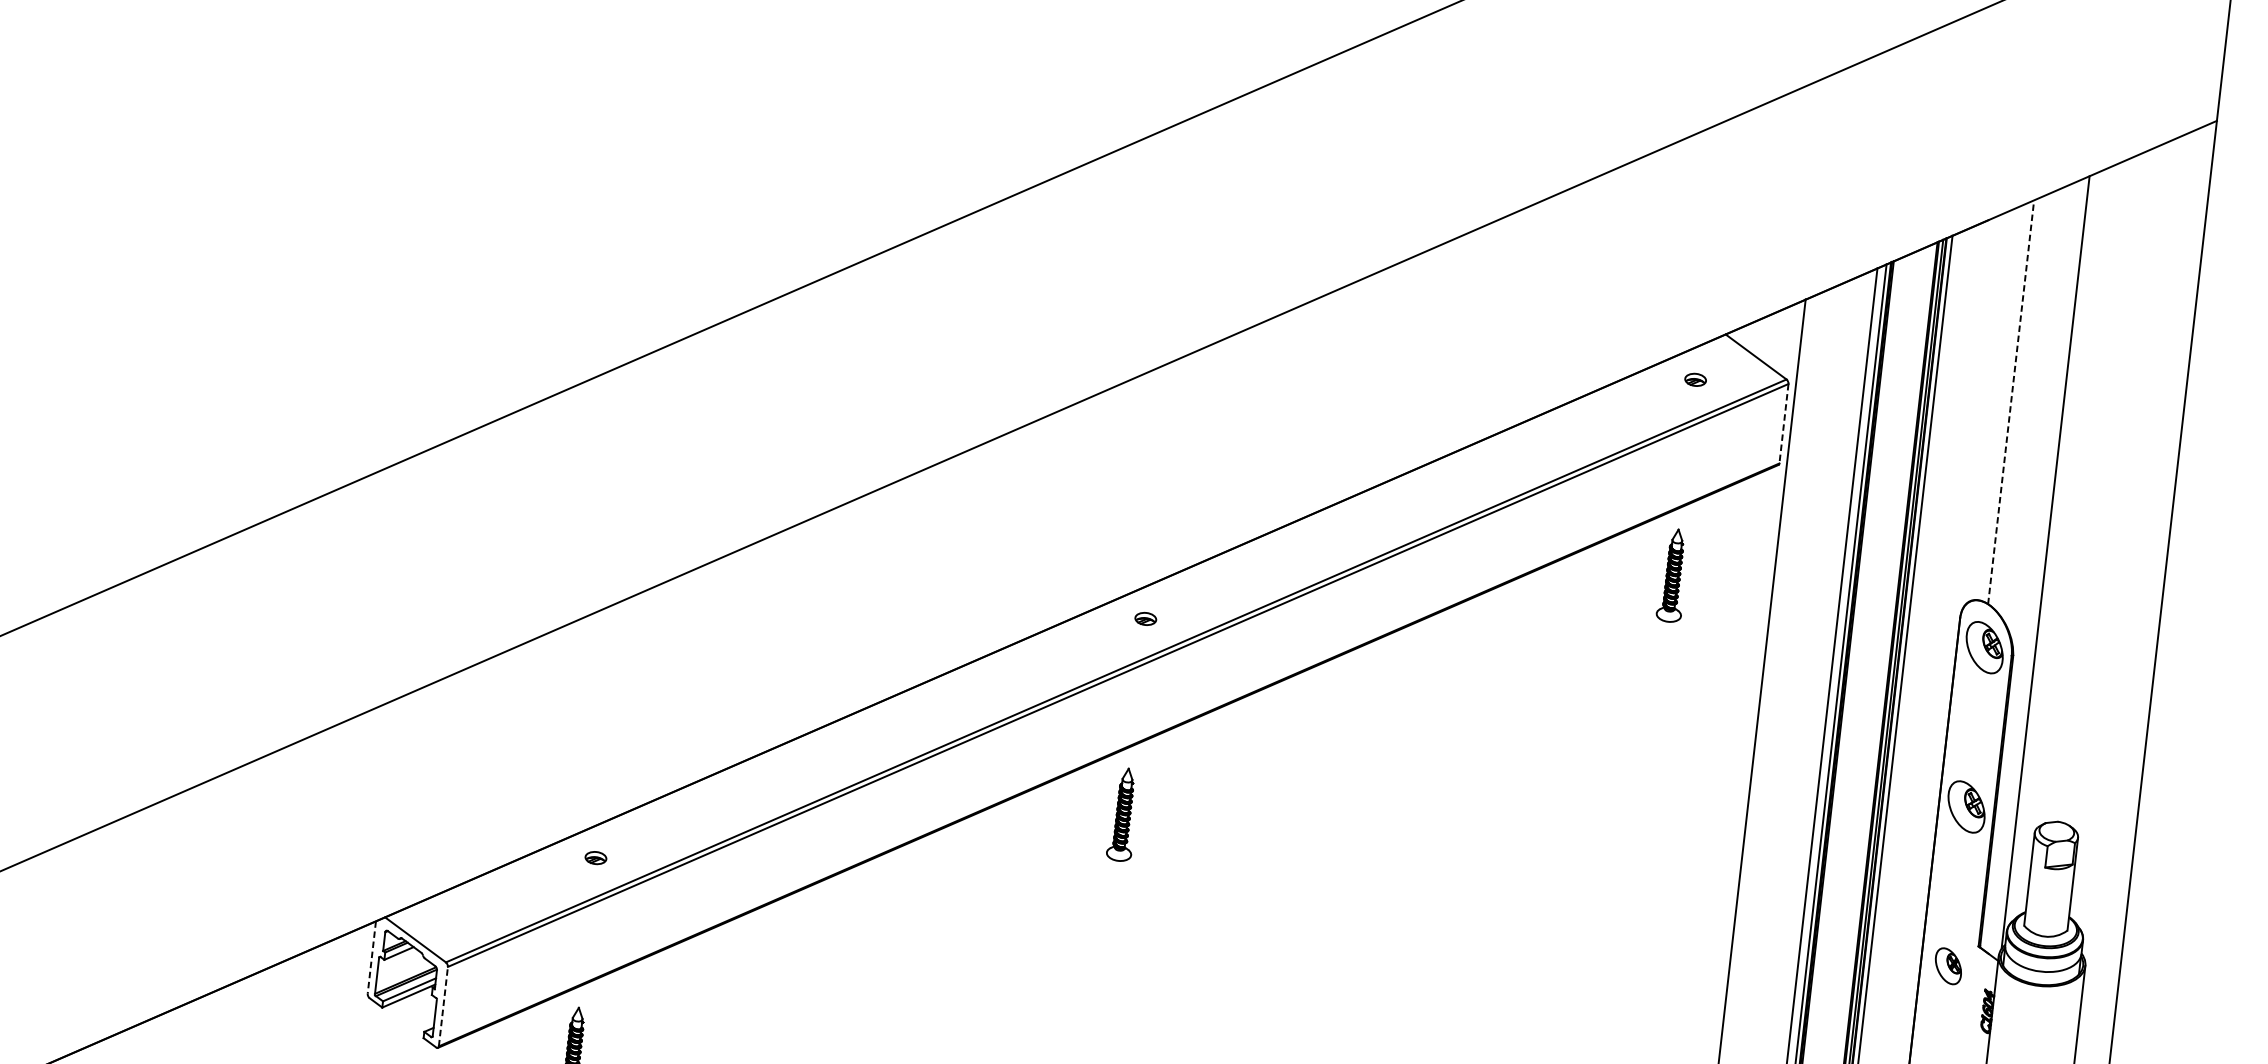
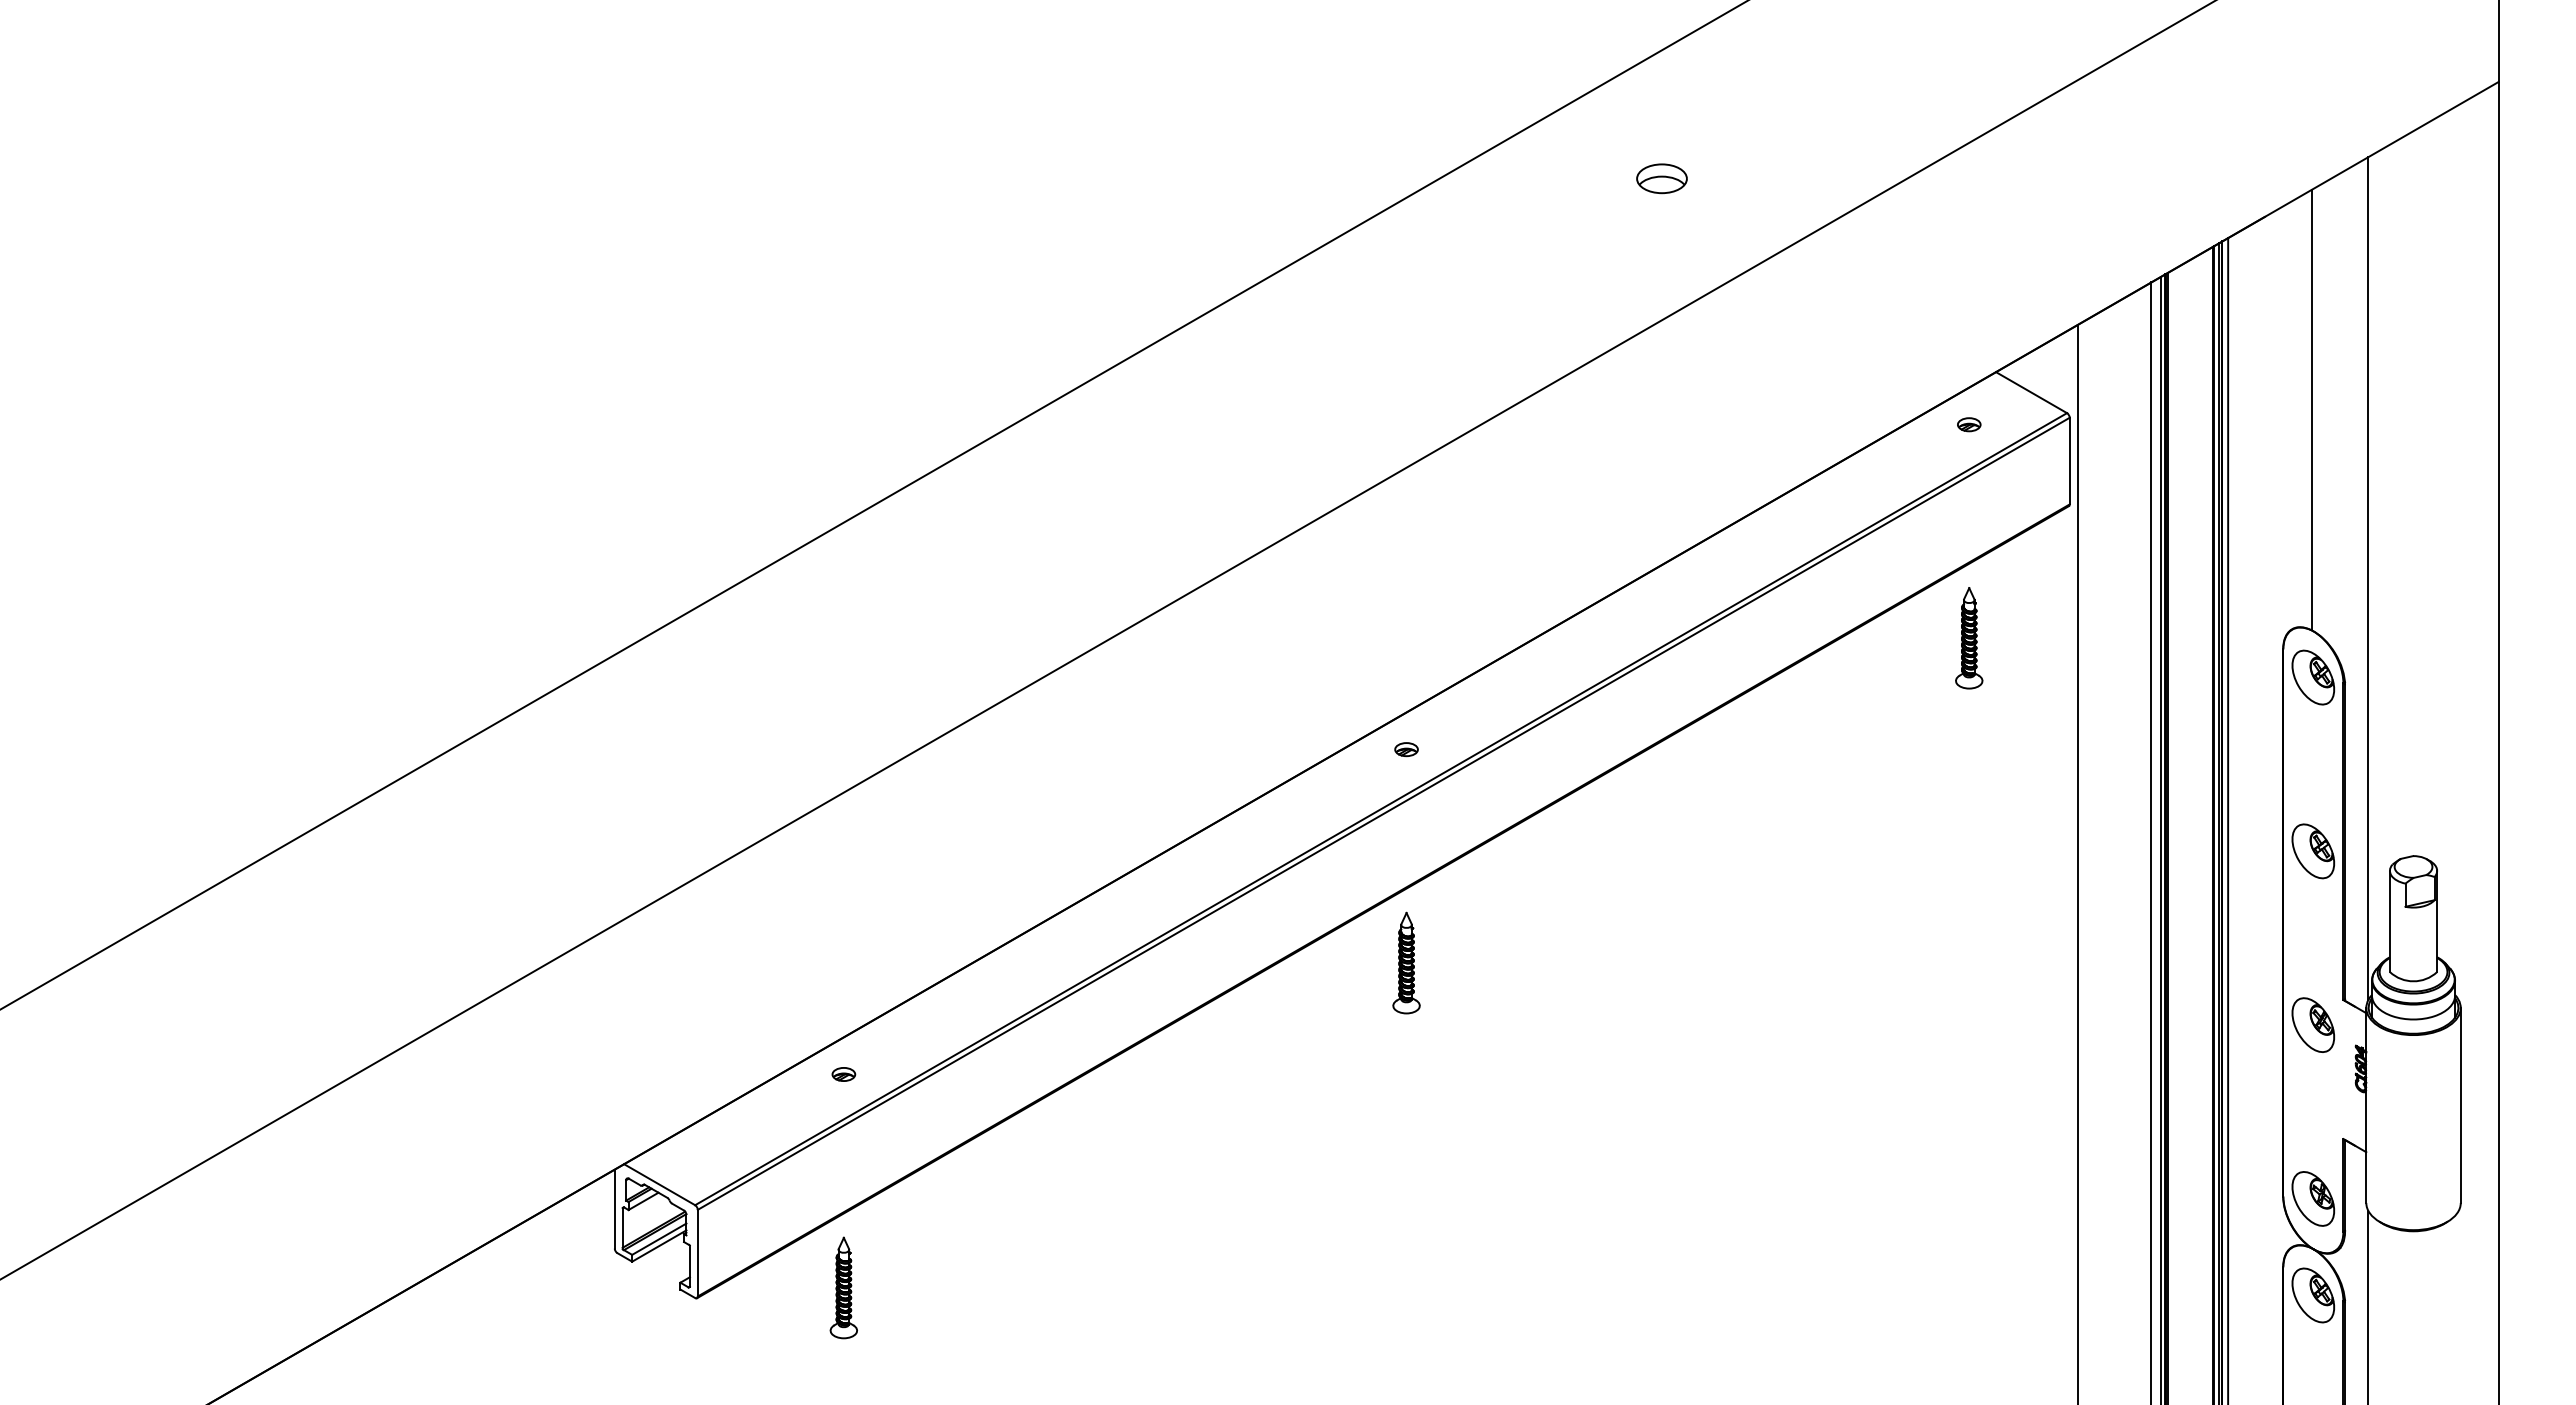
part: (1439, 121) -> (1661, 178), added
line: (2011, 401) -> (2311, 409), dashed -> solid
line: (1783, 424) -> (2069, 461), dashed -> solid
line: (371, 957) -> (614, 1209), dashed -> solid
part: (1948, 965) -> (2313, 1024), size x1.43
line: (443, 1005) -> (697, 1252), dashed -> solid

